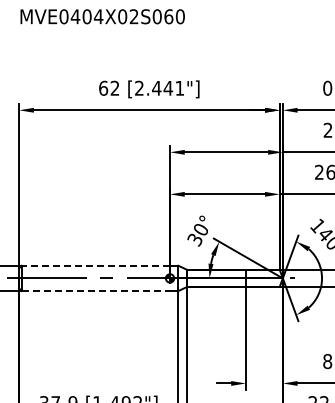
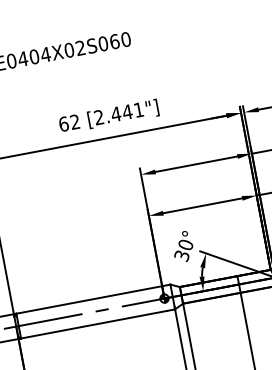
line: (95, 265) -> (88, 299), dashed -> solid
line: (96, 291) -> (94, 325), dashed -> solid

